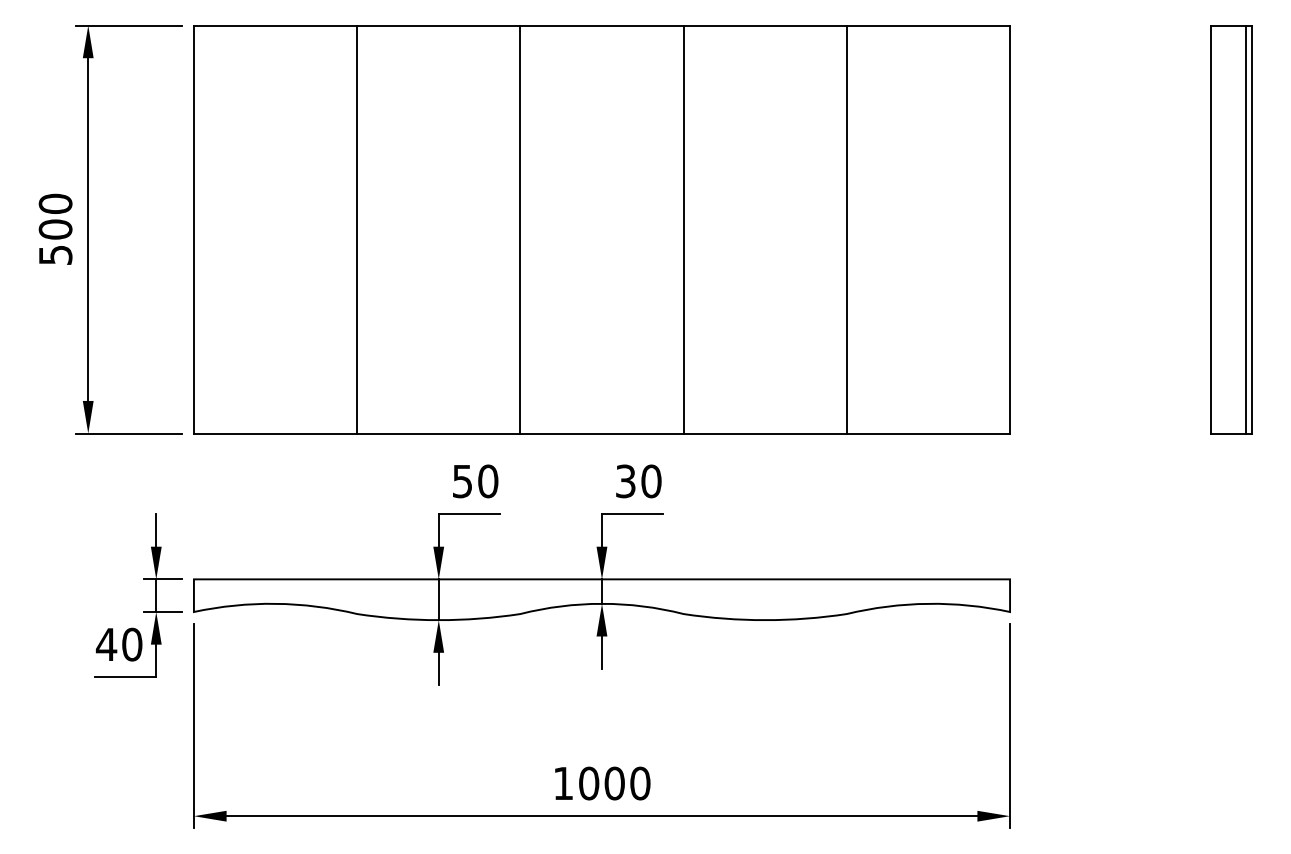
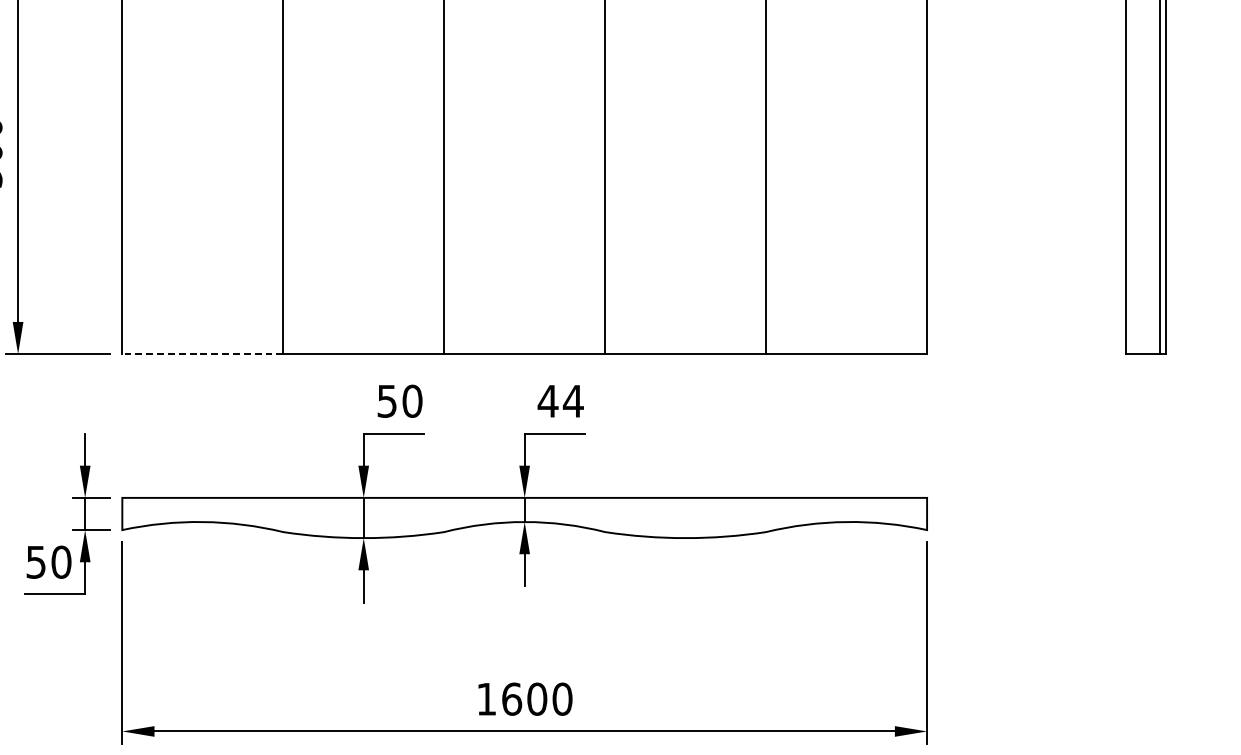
line: (275, 433) -> (202, 354), solid -> dashed
text: (638, 481) -> (560, 401), 30 -> 44
text: (106, 644) -> (36, 562), 40 -> 50
text: (589, 783) -> (512, 699), 1000 -> 1600

